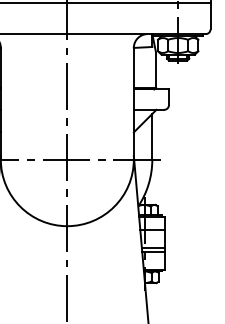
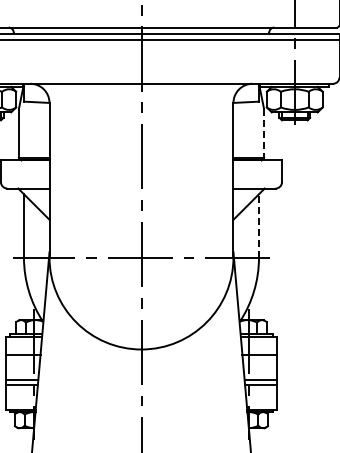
line: (156, 70) -> (264, 134), solid -> dashed
line: (152, 136) -> (259, 225), solid -> dashed

